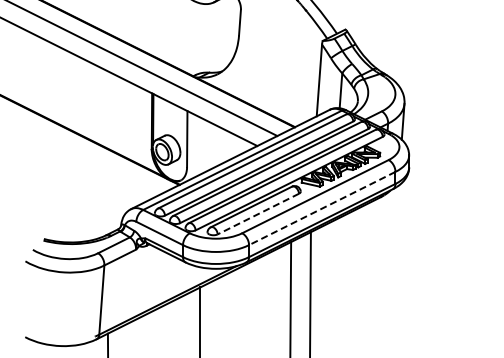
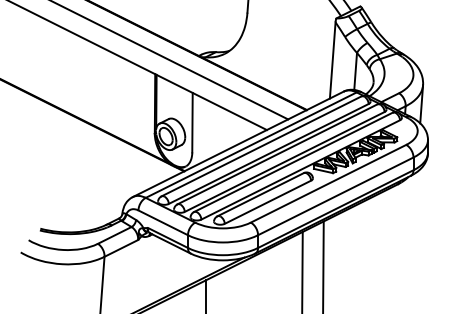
line: (322, 208) -> (336, 196), dashed -> solid
line: (257, 214) -> (267, 202), dashed -> solid

